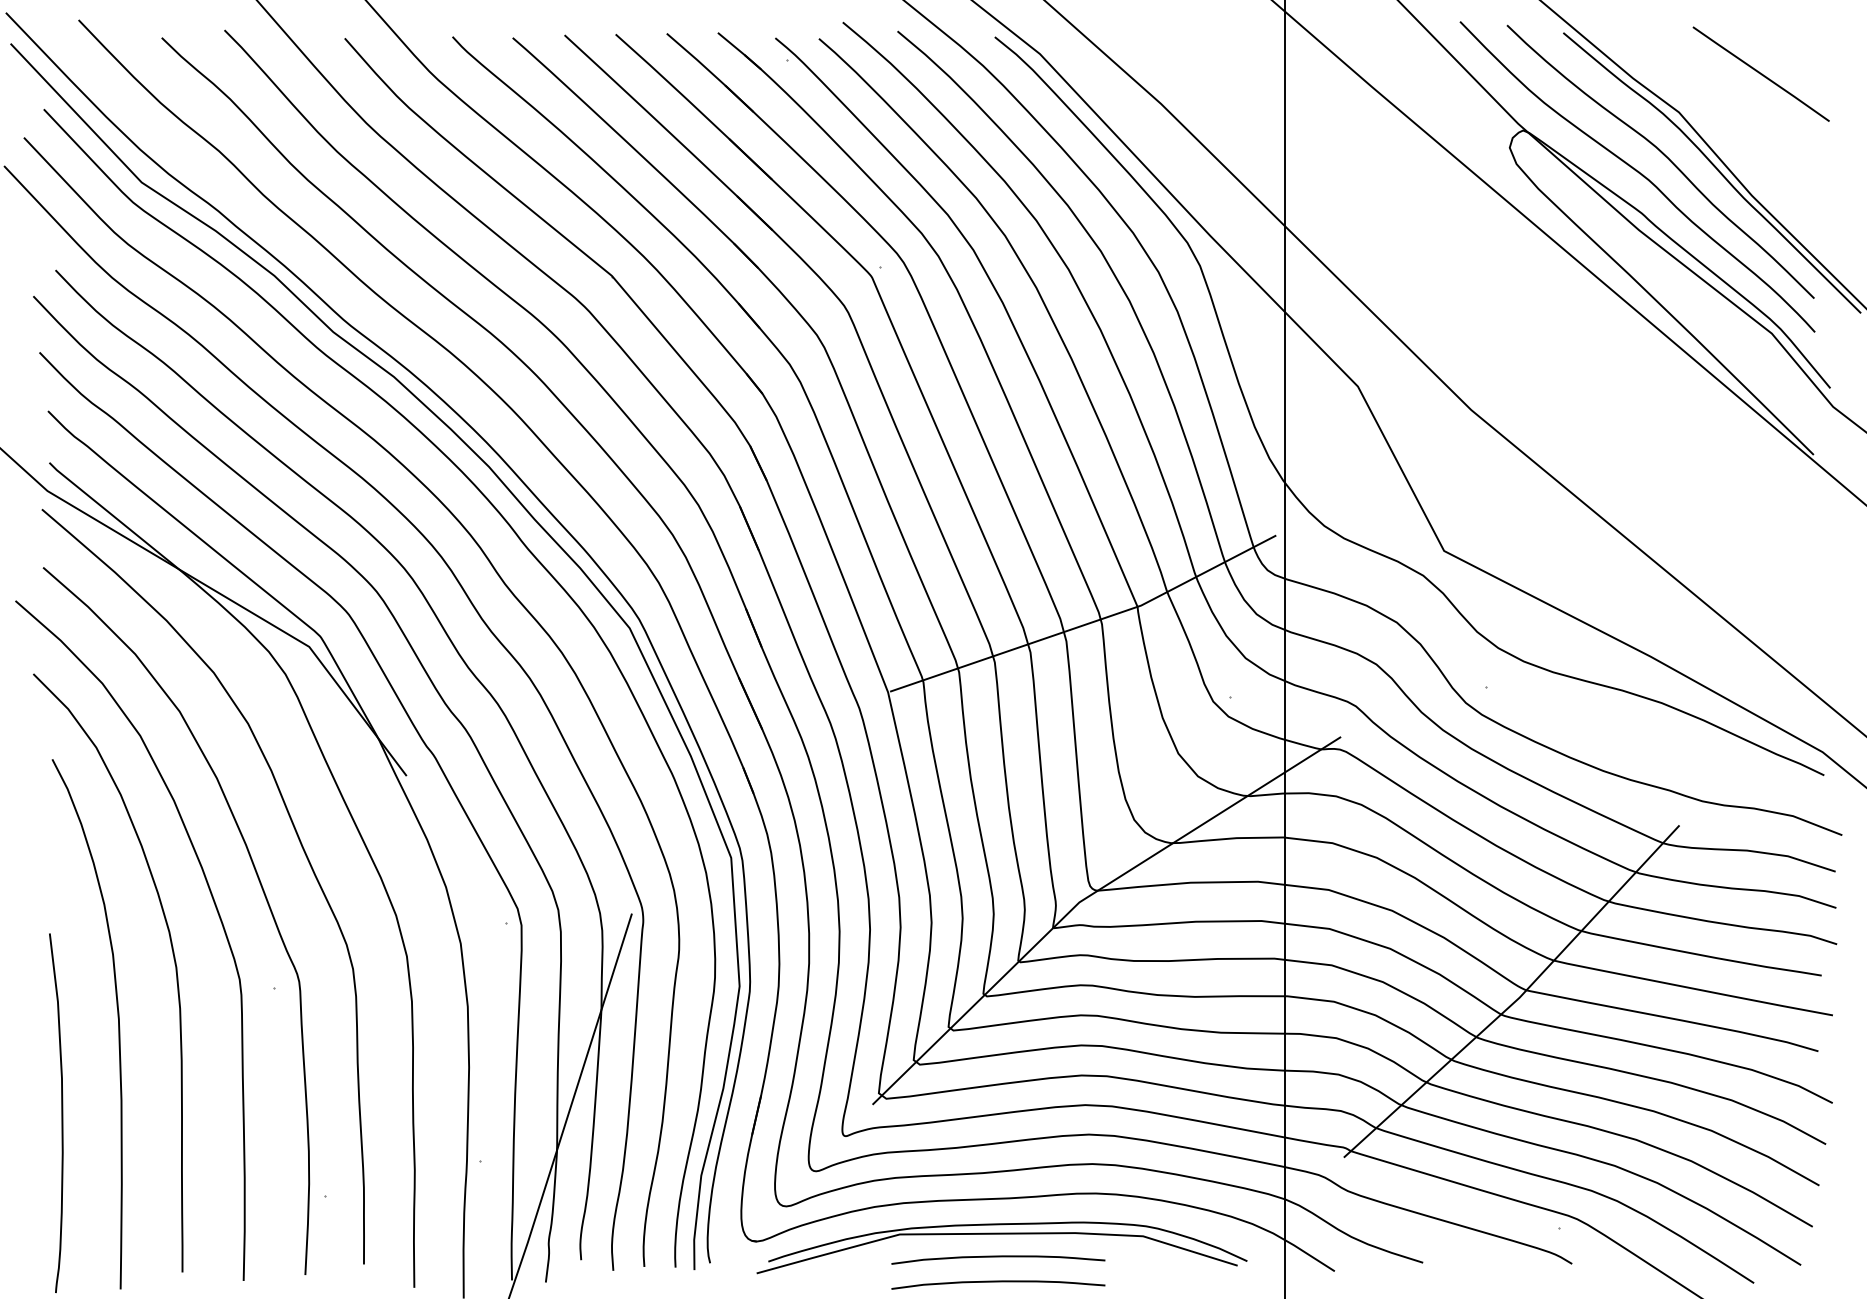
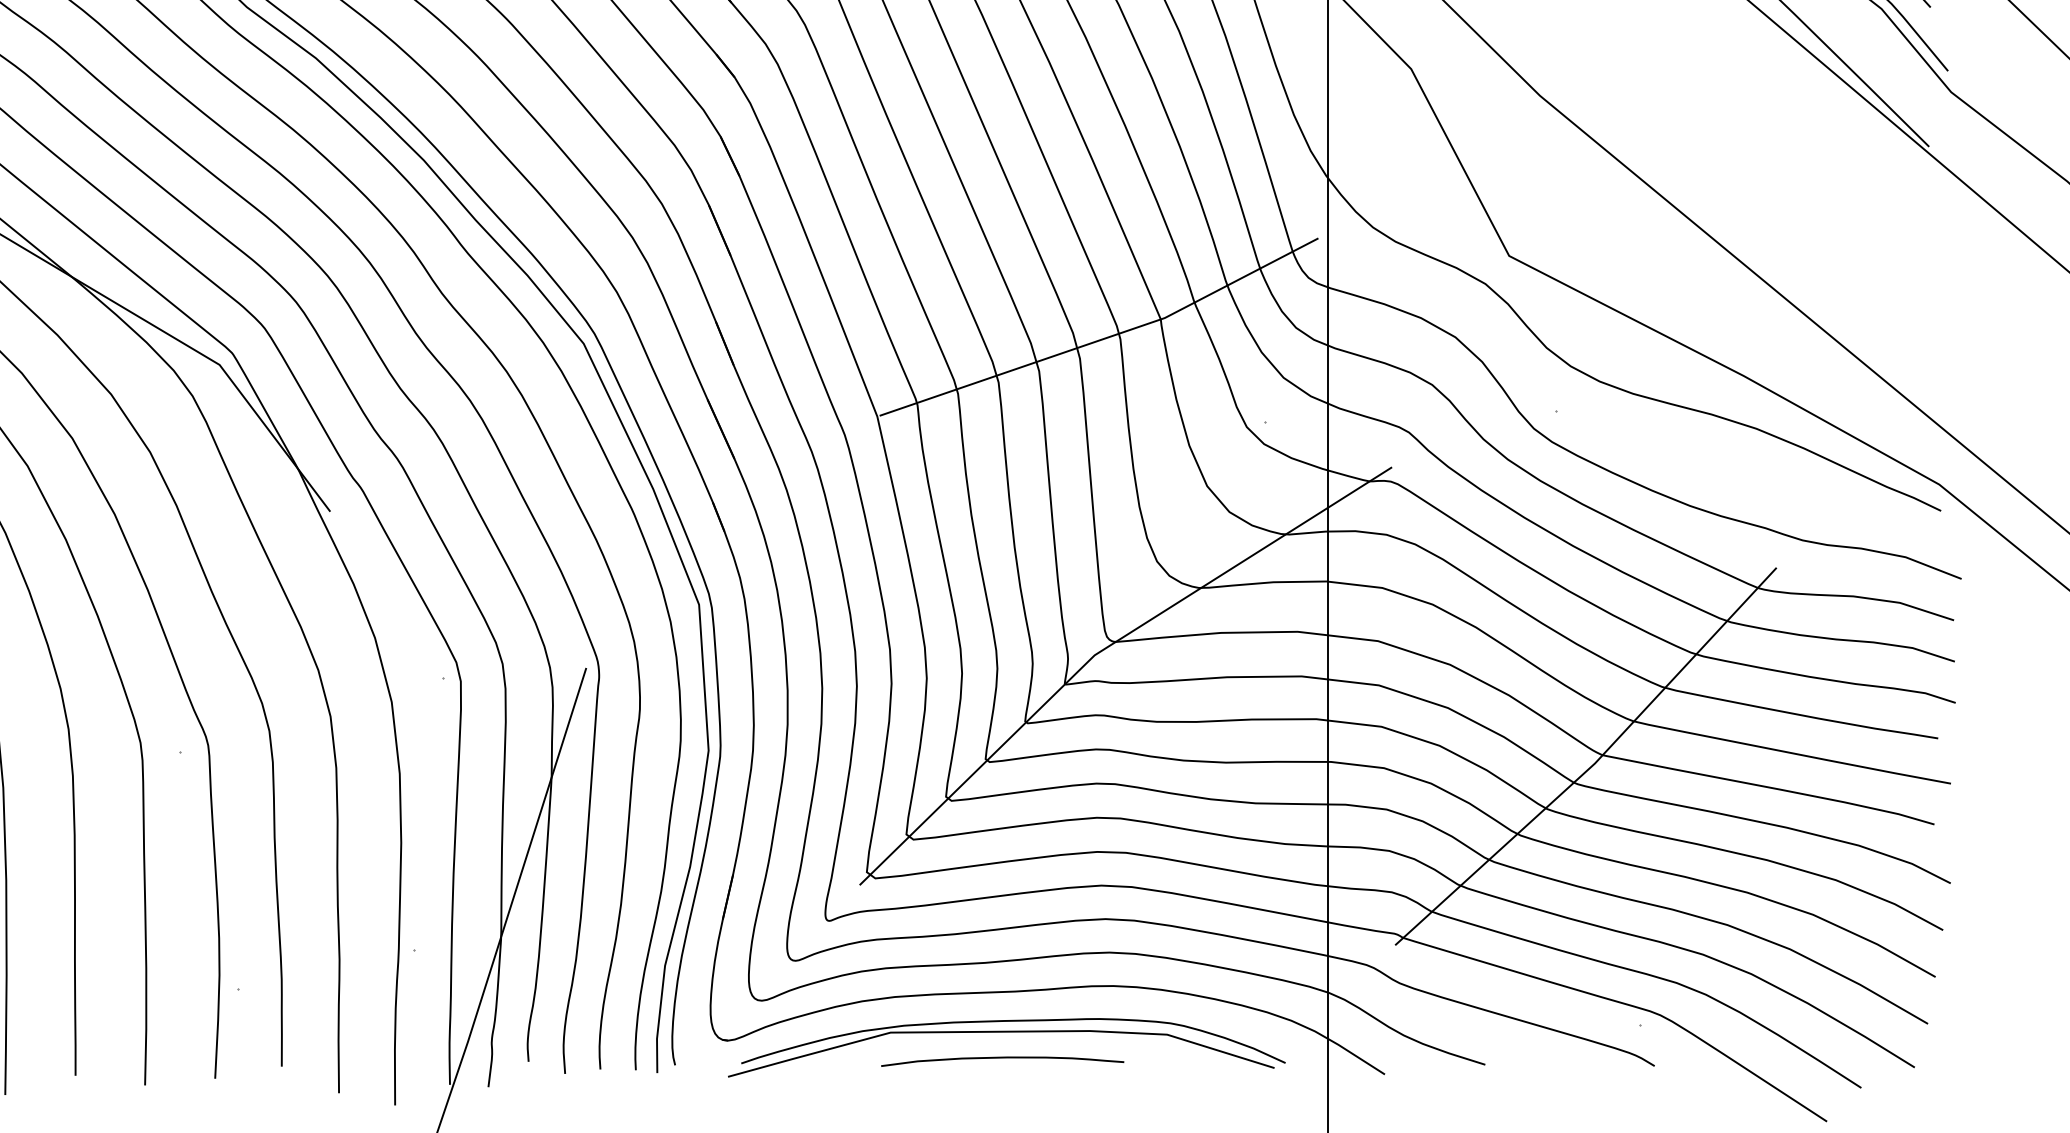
curve: (998, 1282) -> (1002, 1087), removed

